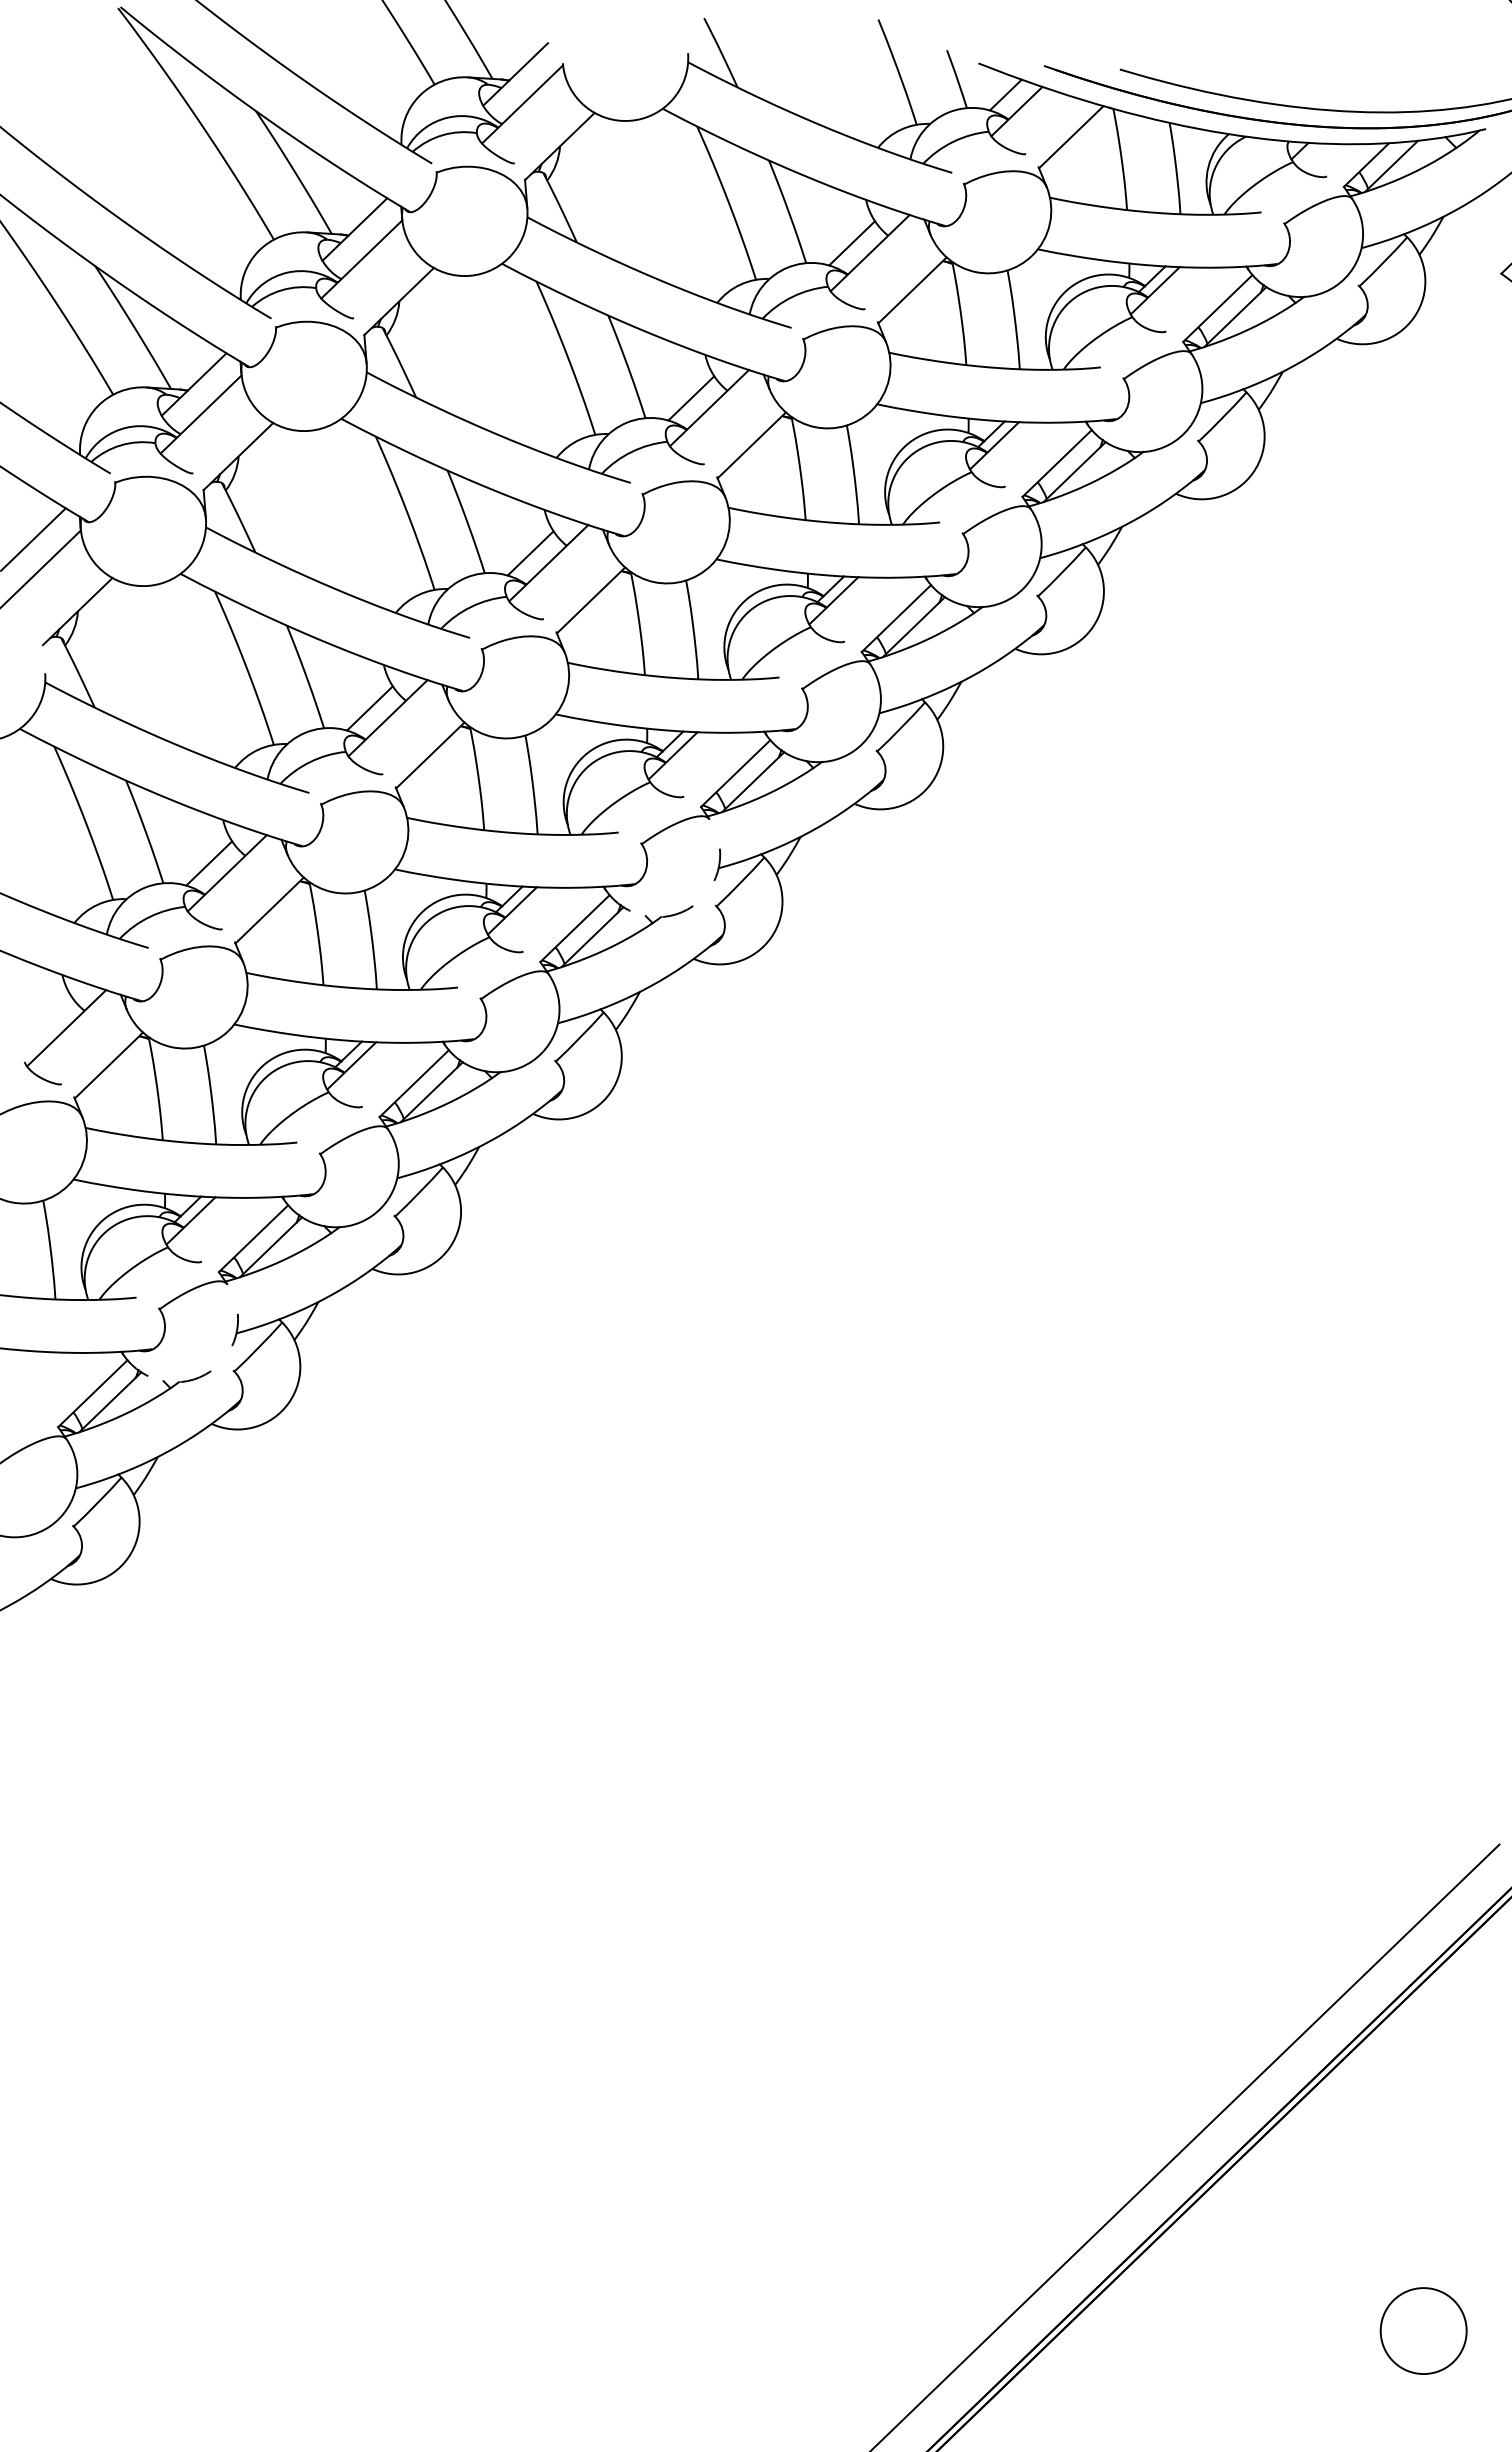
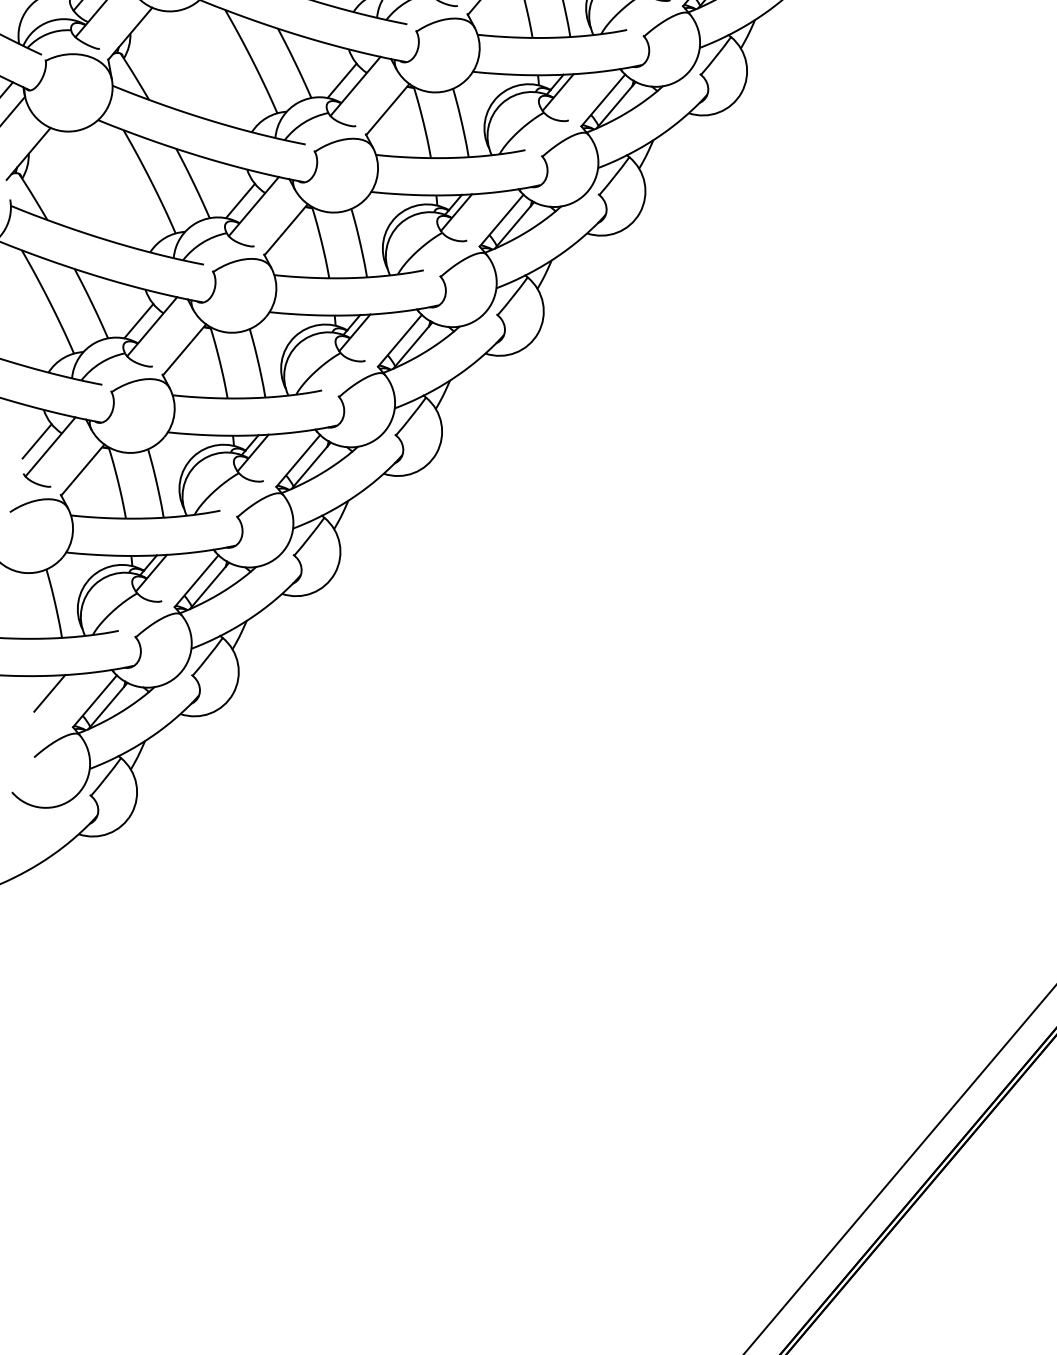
arc: (692, 906) -> (480, 316), dashed -> solid
line: (48, 1018) -> (37, 441), added
arc: (210, 1371) -> (175, 677), dashed -> solid
line: (29, 1375) -> (49, 693), added

